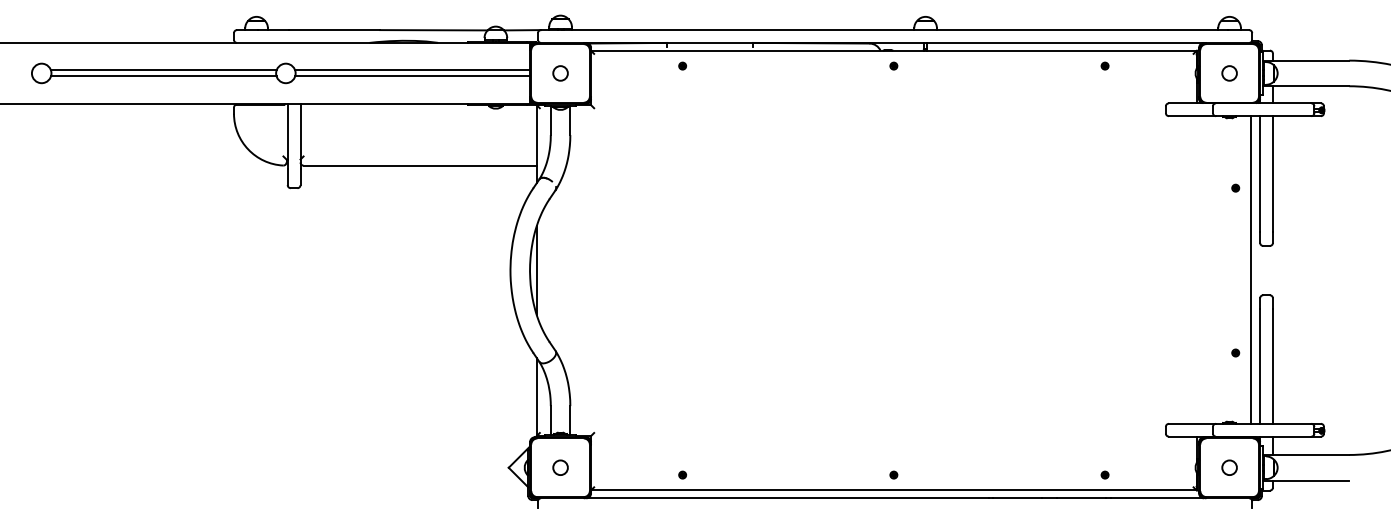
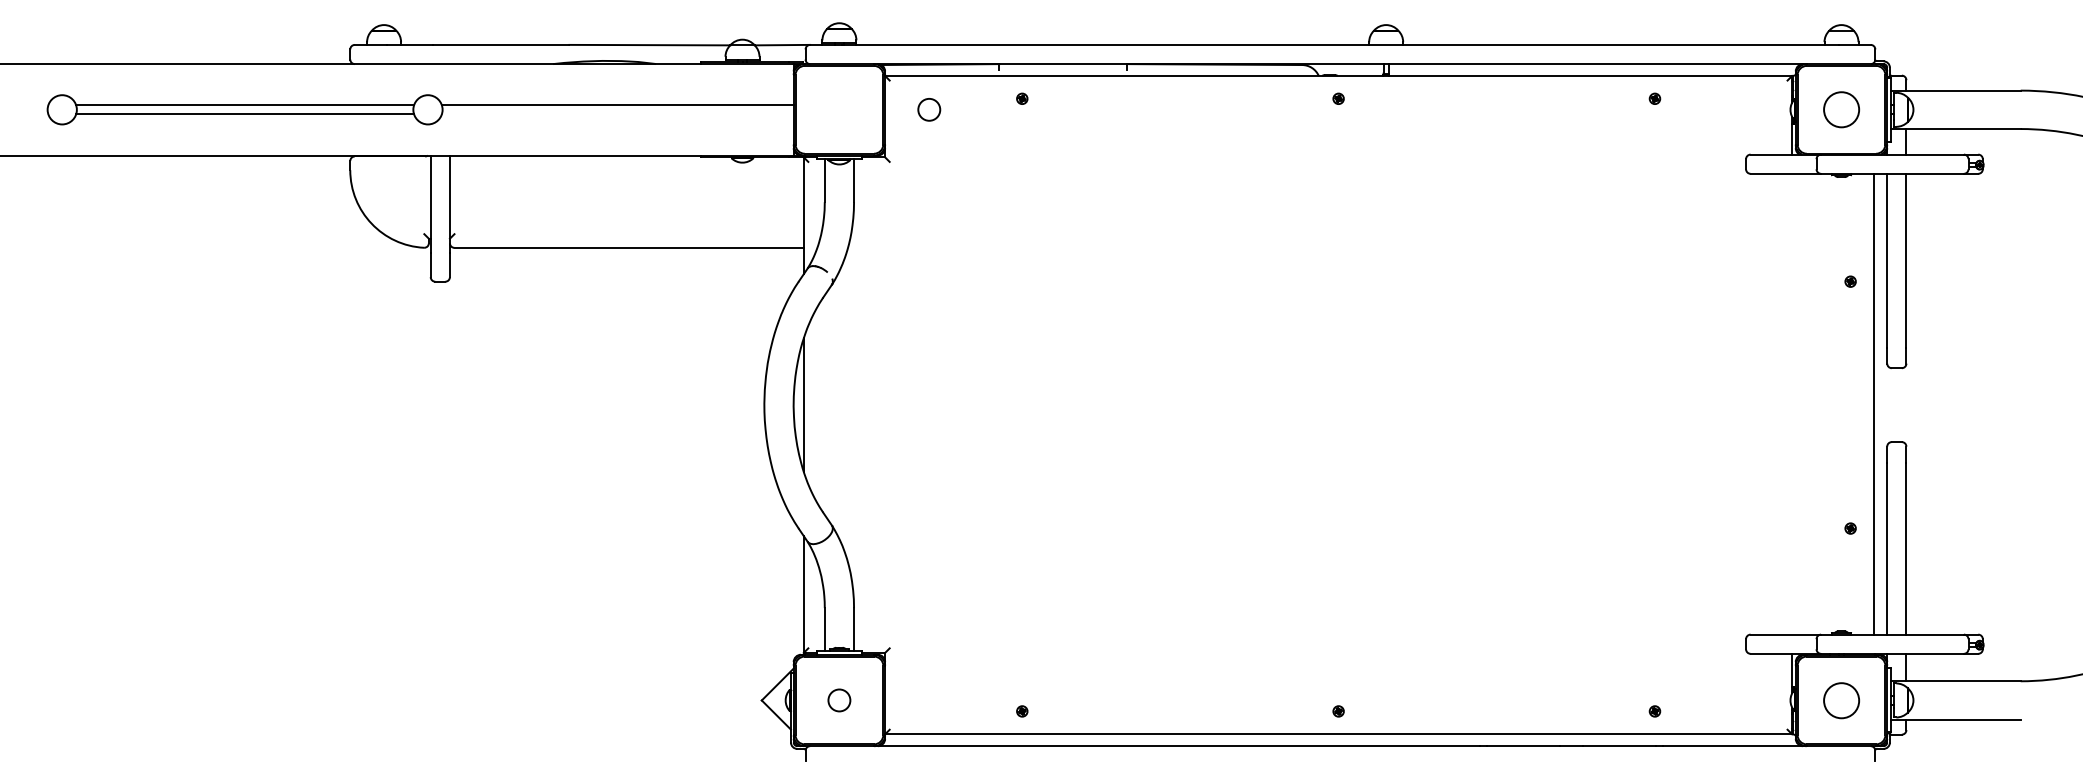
circle: (560, 73) -> (929, 109), moved
circle: (1229, 73) -> (1841, 109), size x1.6
line: (412, 76) -> (617, 114), removed
circle: (1229, 467) -> (1841, 700), size x1.6

